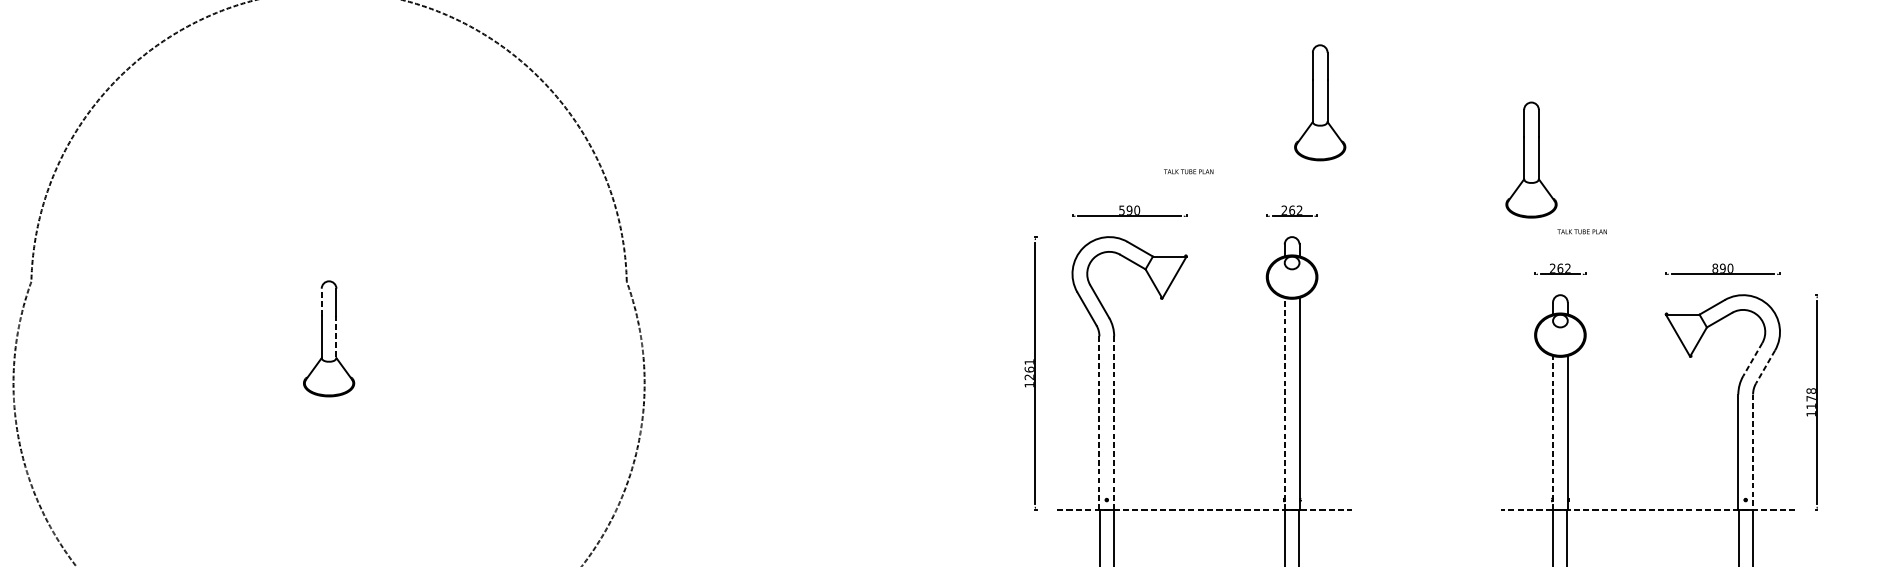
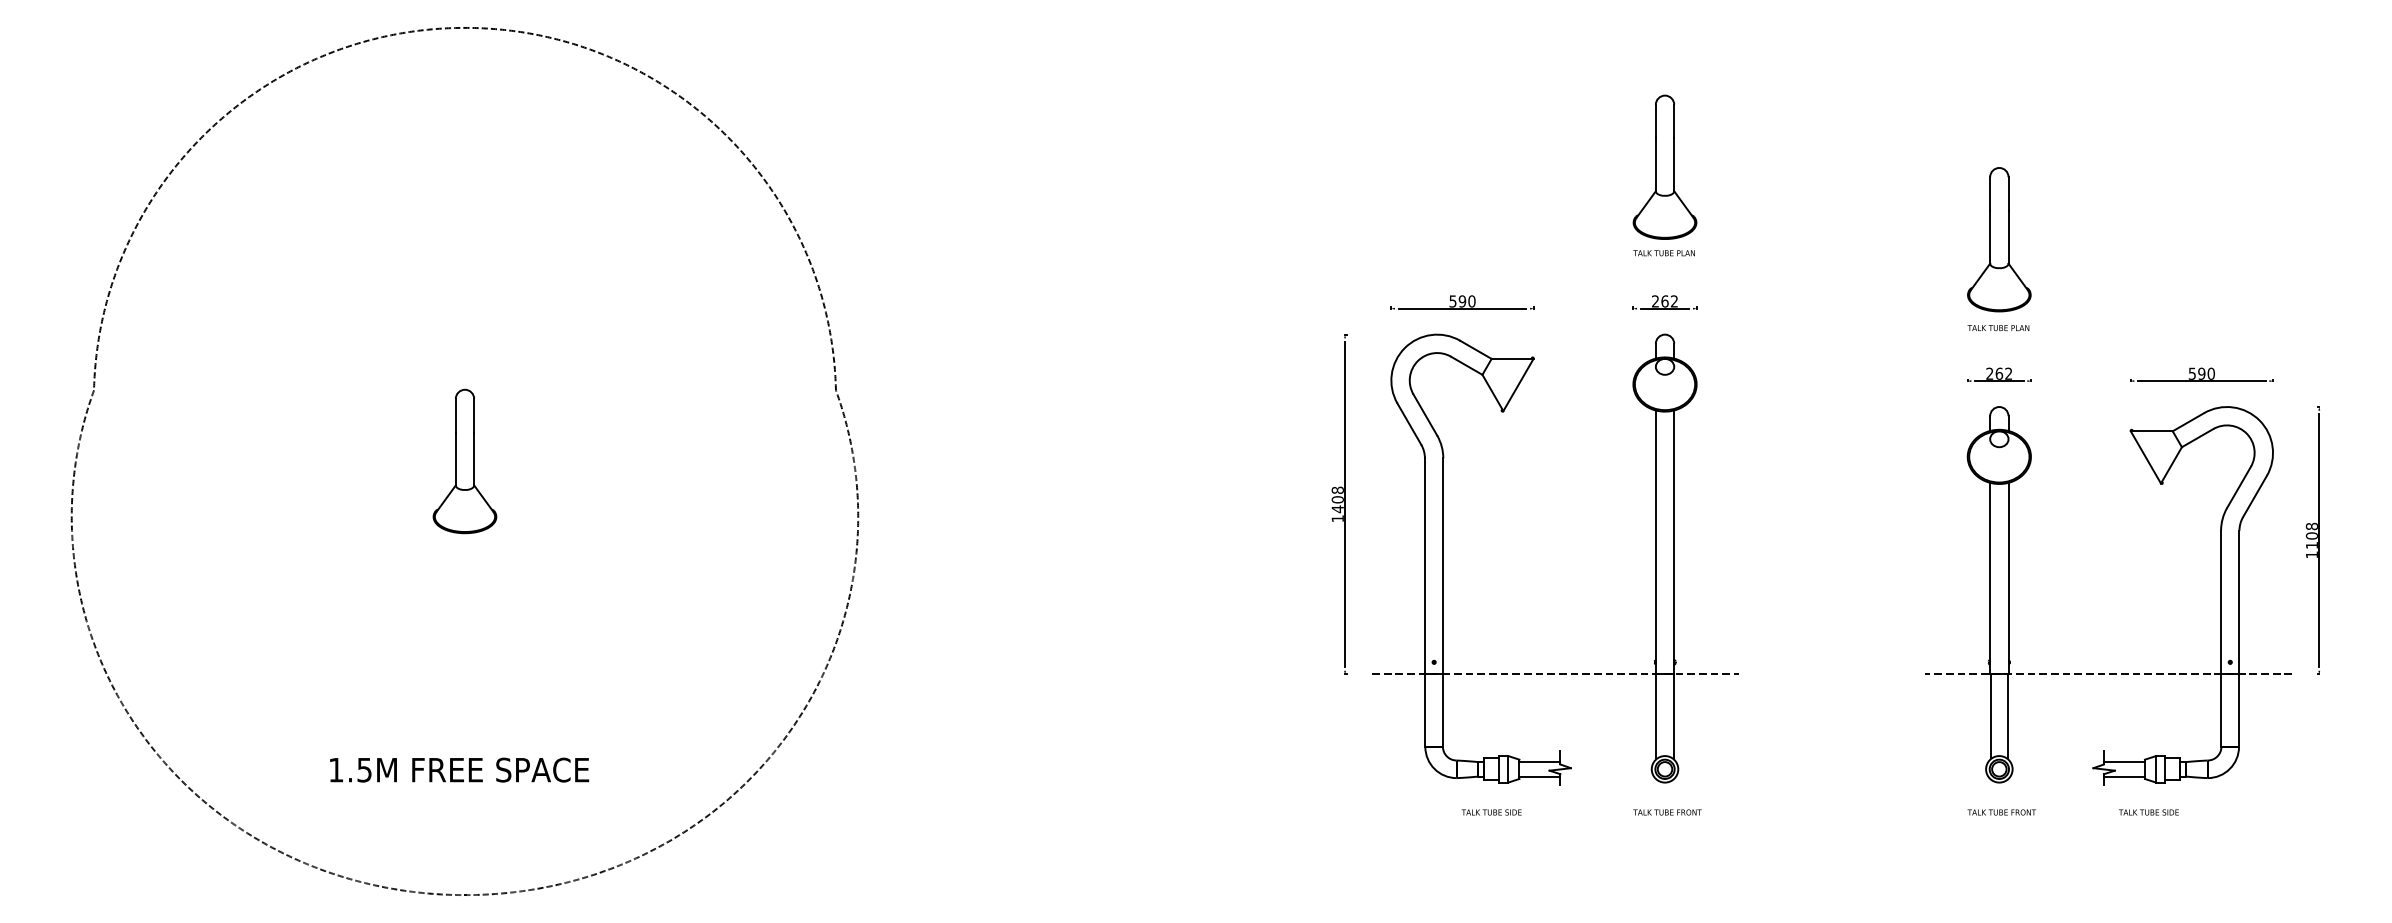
part: (1319, 102) -> (1664, 166), moved
part: (1531, 159) -> (1999, 239), moved
text: (1188, 171) -> (1663, 253), moved
text: (1582, 232) -> (1998, 328), moved
text: (1715, 268) -> (2192, 373), 890 -> 590
line: (321, 301) -> (455, 415), dashed -> solid
line: (336, 337) -> (474, 459), dashed -> solid
line: (1753, 359) -> (2239, 487), dashed -> solid
line: (1765, 366) -> (2254, 496), dashed -> solid
text: (1029, 369) -> (1337, 499), 1261 -> 1408
text: (1810, 398) -> (2311, 535), 1178 -> 1108
line: (1284, 403) -> (1655, 542), dashed -> solid
line: (1099, 423) -> (1424, 566), dashed -> solid
line: (1114, 423) -> (1443, 566), dashed -> solid
line: (1553, 432) -> (1990, 578), dashed -> solid
line: (1753, 452) -> (2239, 602), dashed -> solid

